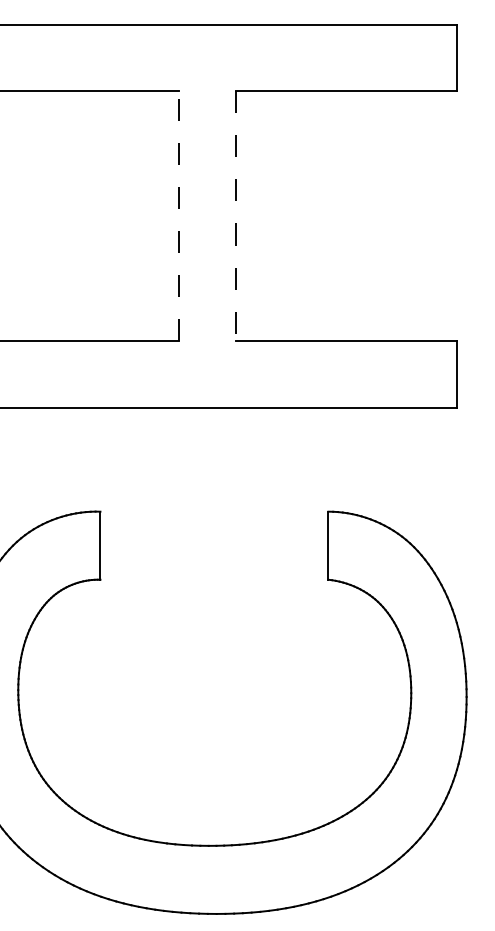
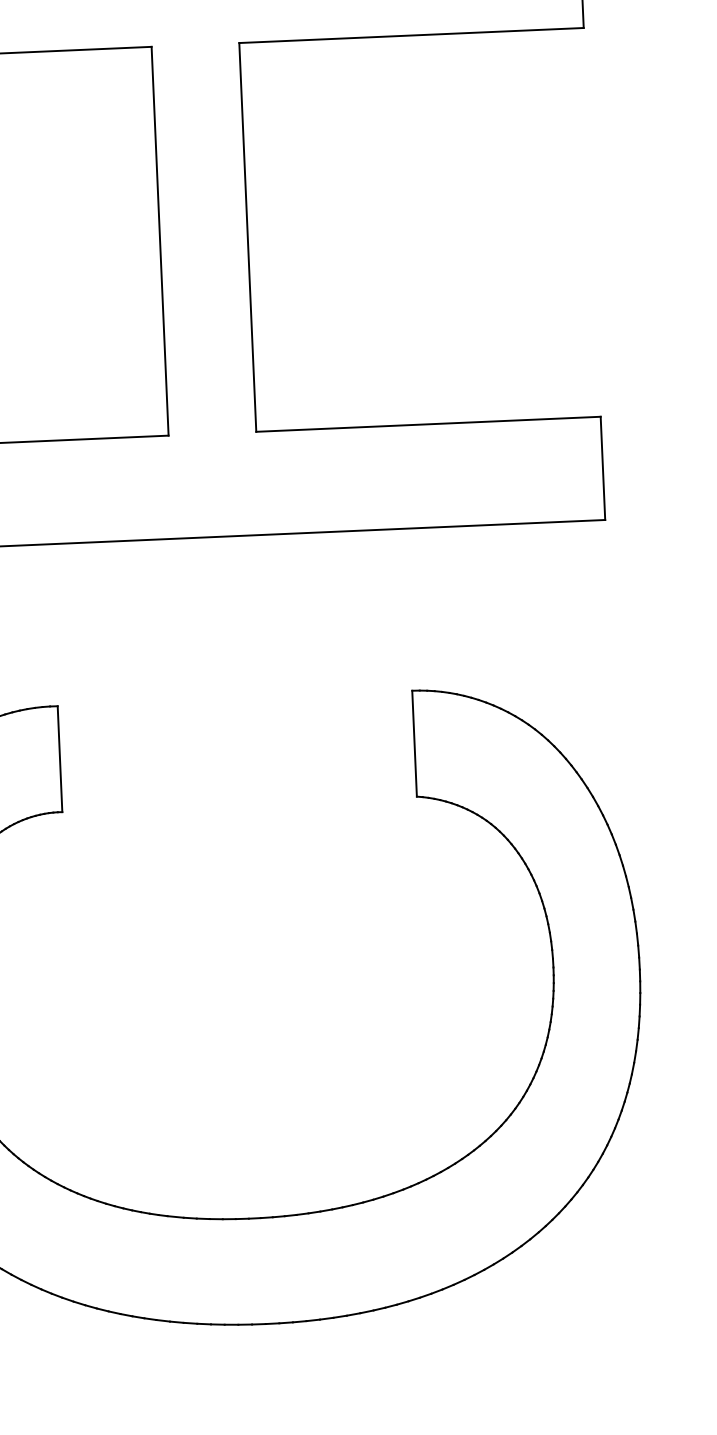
line: (179, 216) -> (160, 241), dashed -> solid
line: (235, 216) -> (247, 237), dashed -> solid

